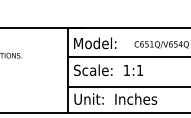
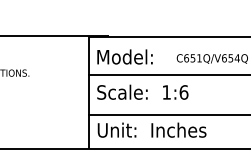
text: (139, 69) -> (183, 91), 1:1 -> 1:6

